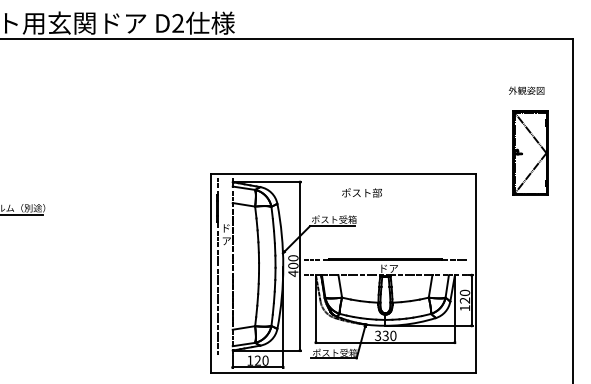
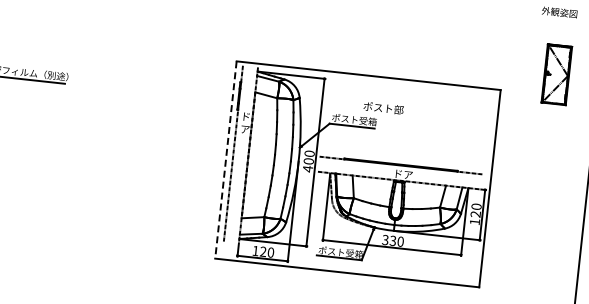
part: (530, 152) -> (556, 74), size x0.7
text: (361, 192) -> (383, 107), moved
line: (210, 273) -> (225, 159), solid -> dashed

